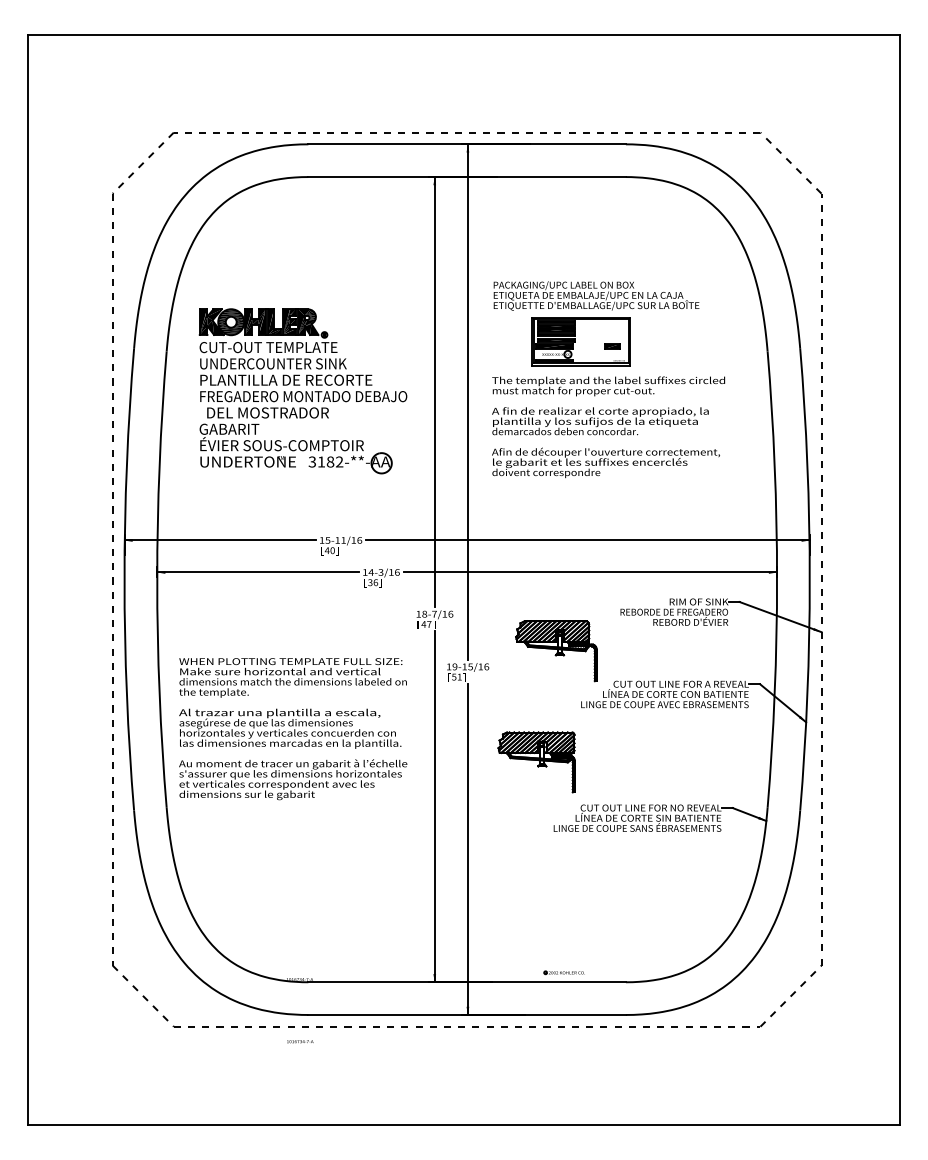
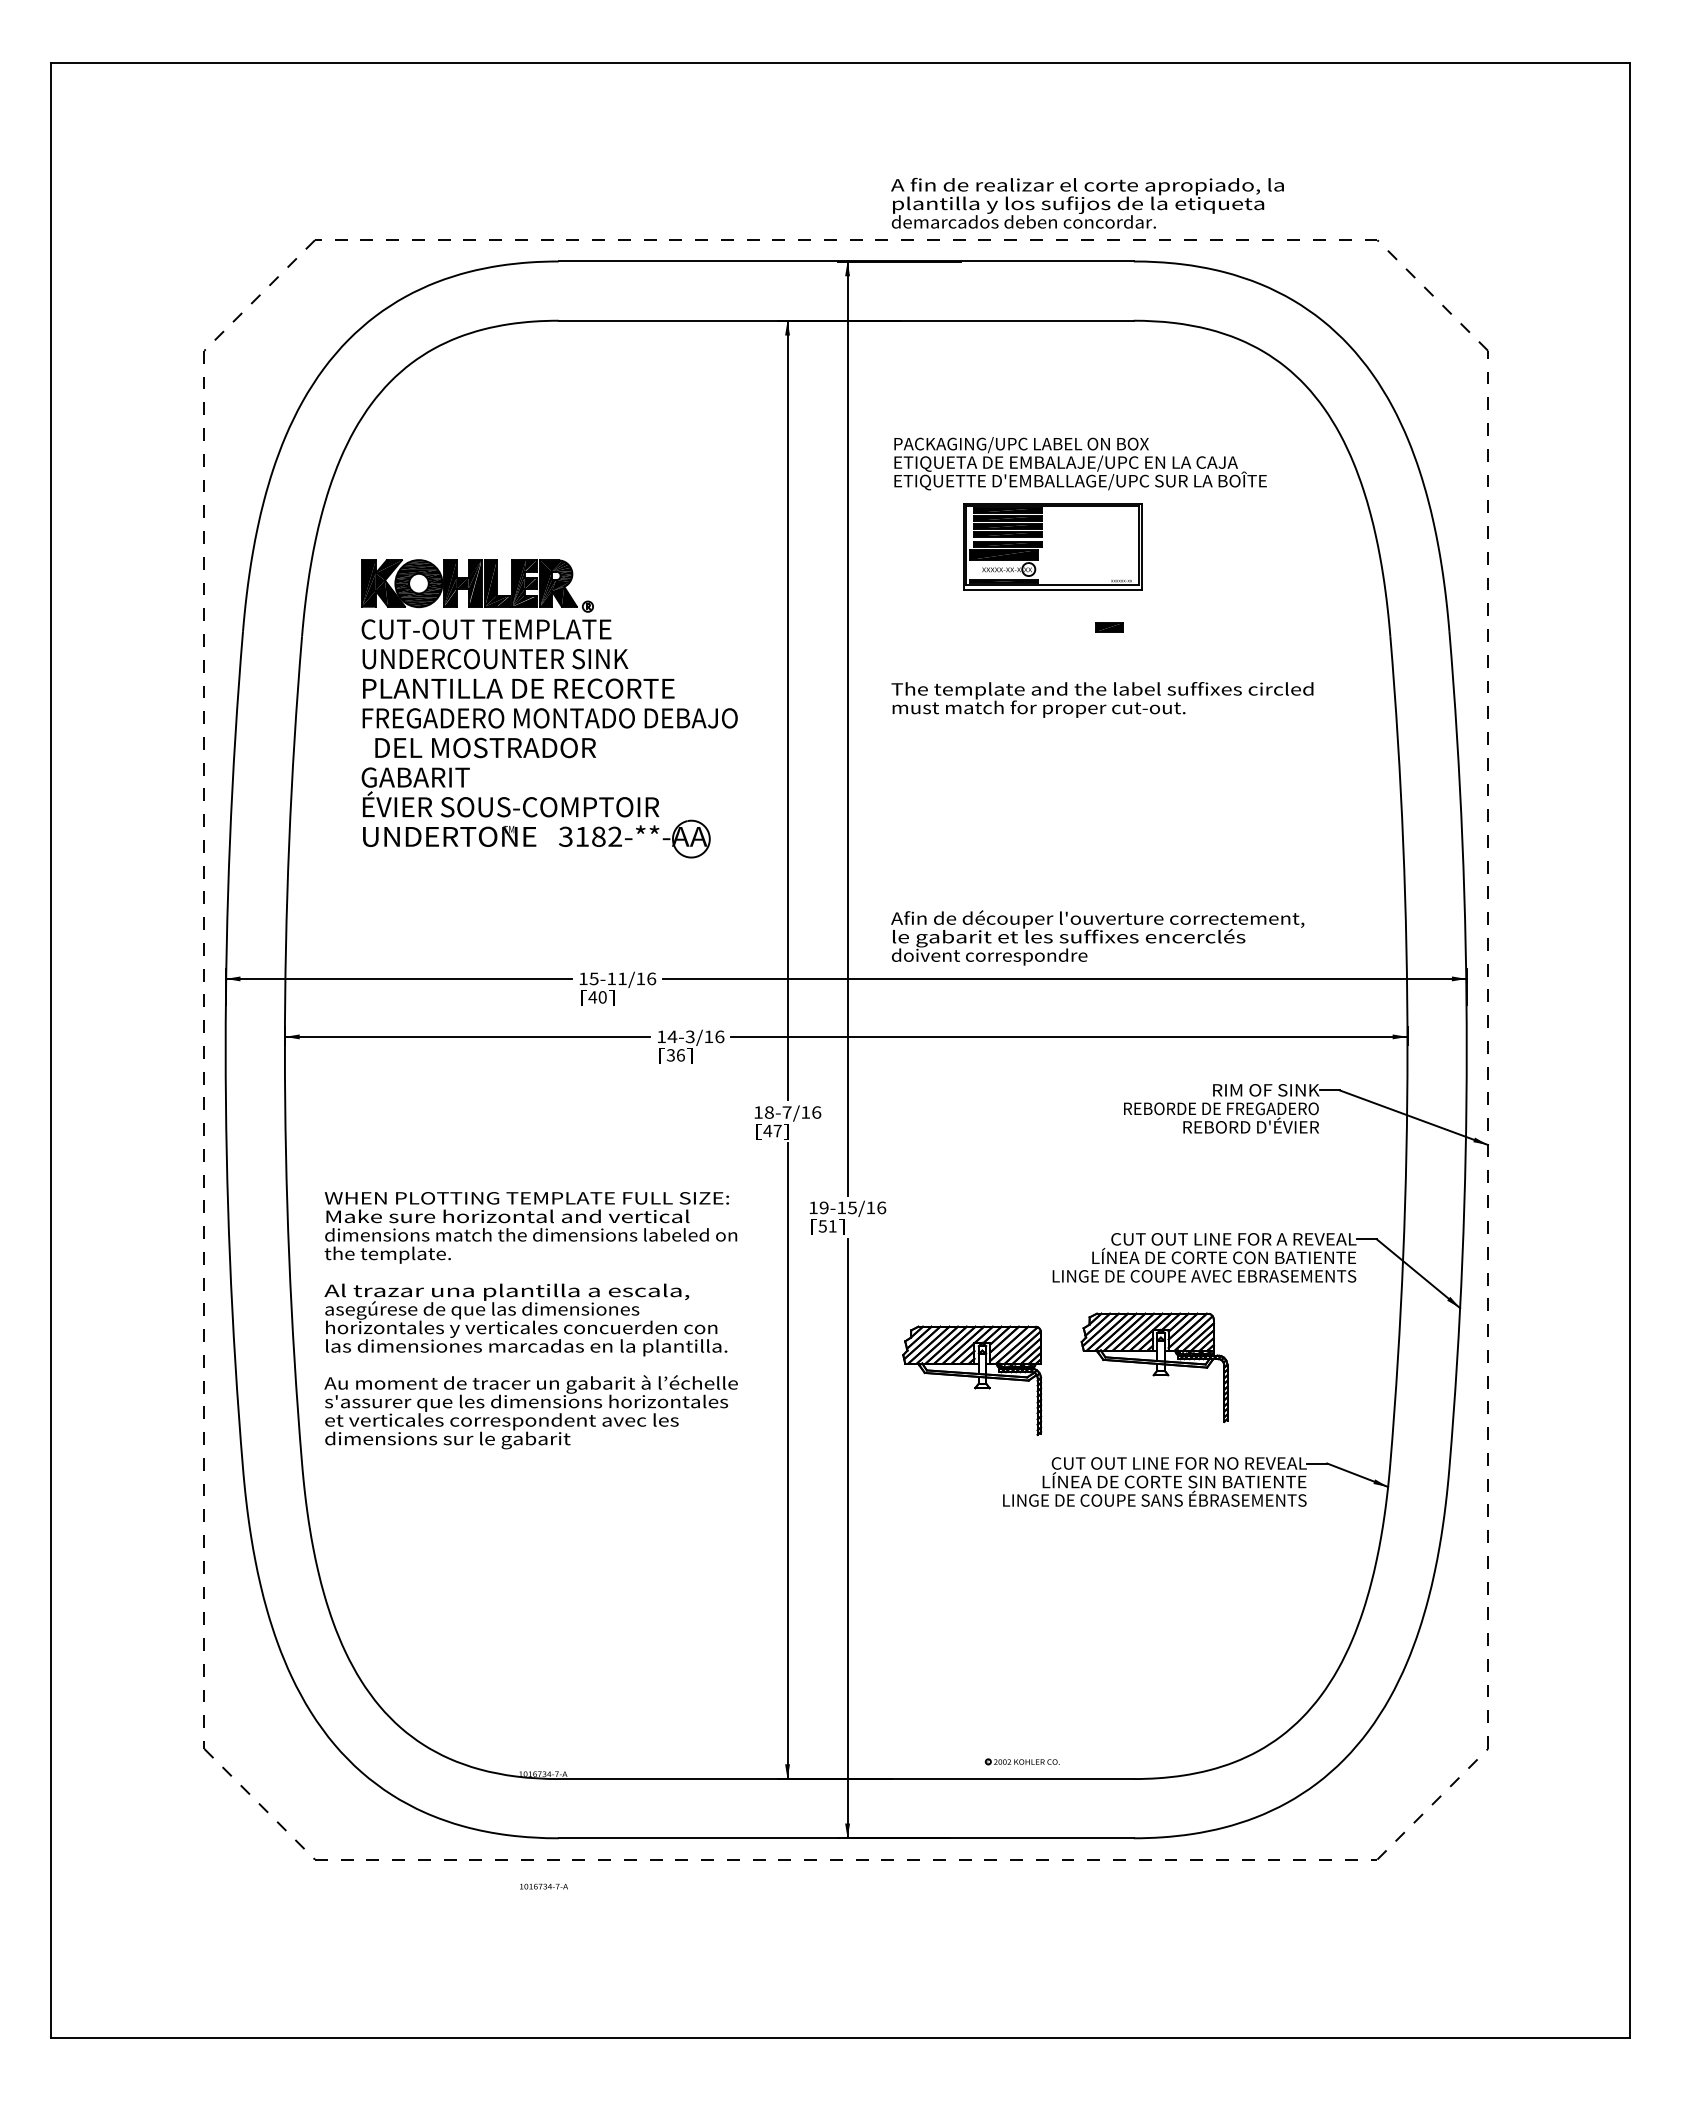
part: (596, 323) -> (1080, 513), moved
text: (600, 421) -> (1087, 203), moved
text: (605, 462) -> (1096, 937), moved
part: (556, 651) -> (1154, 1368), moved

